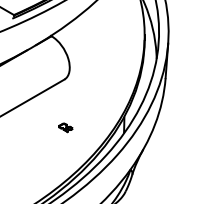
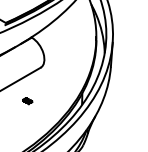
part: (65, 128) -> (27, 101), moved

